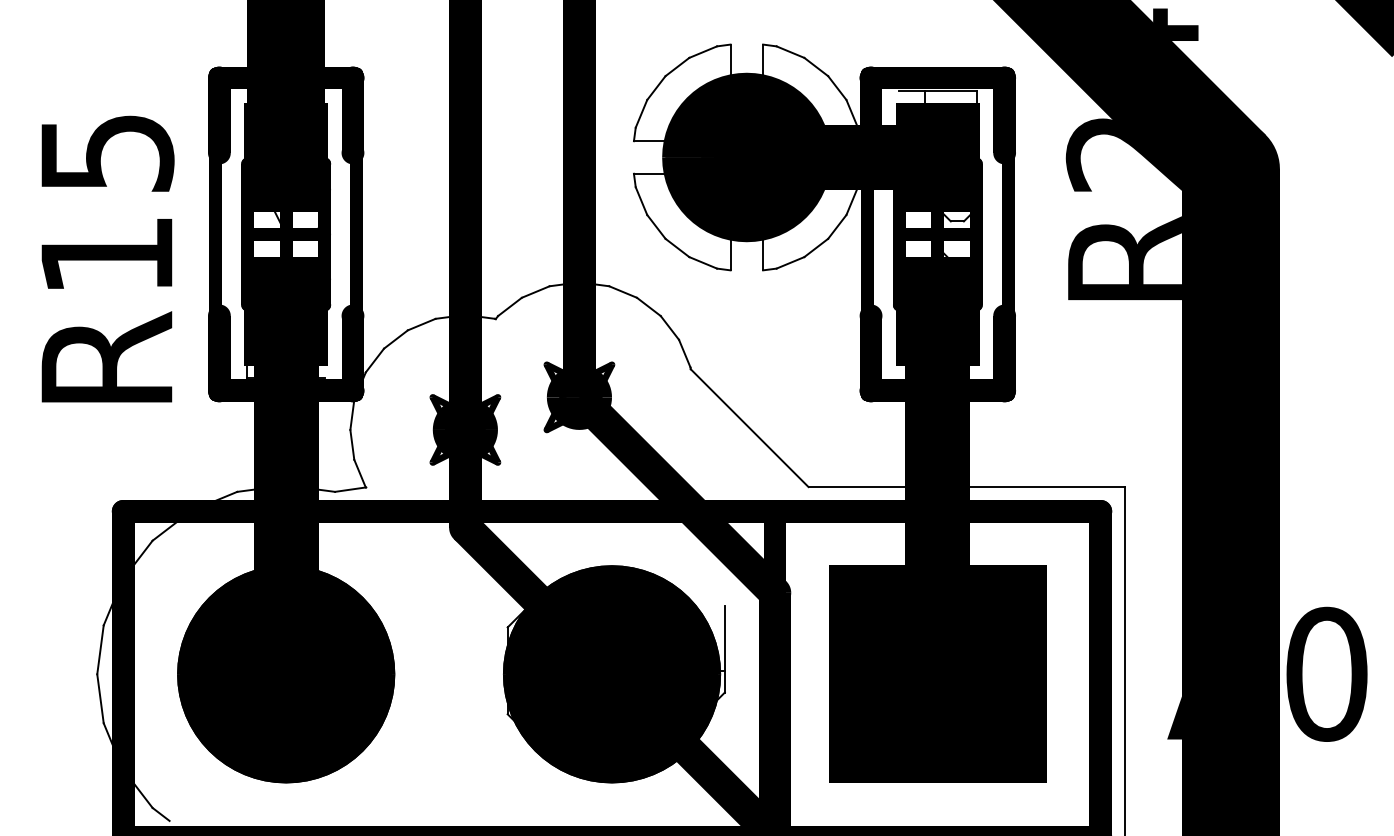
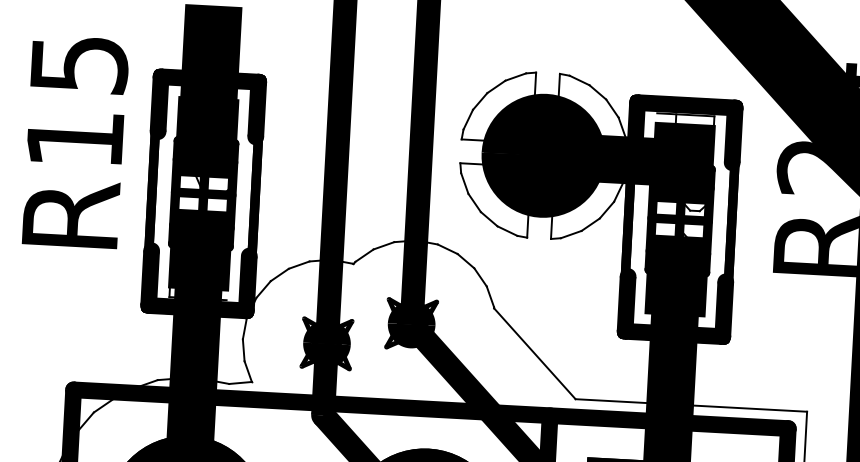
text: (107, 258) -> (75, 141), moved

